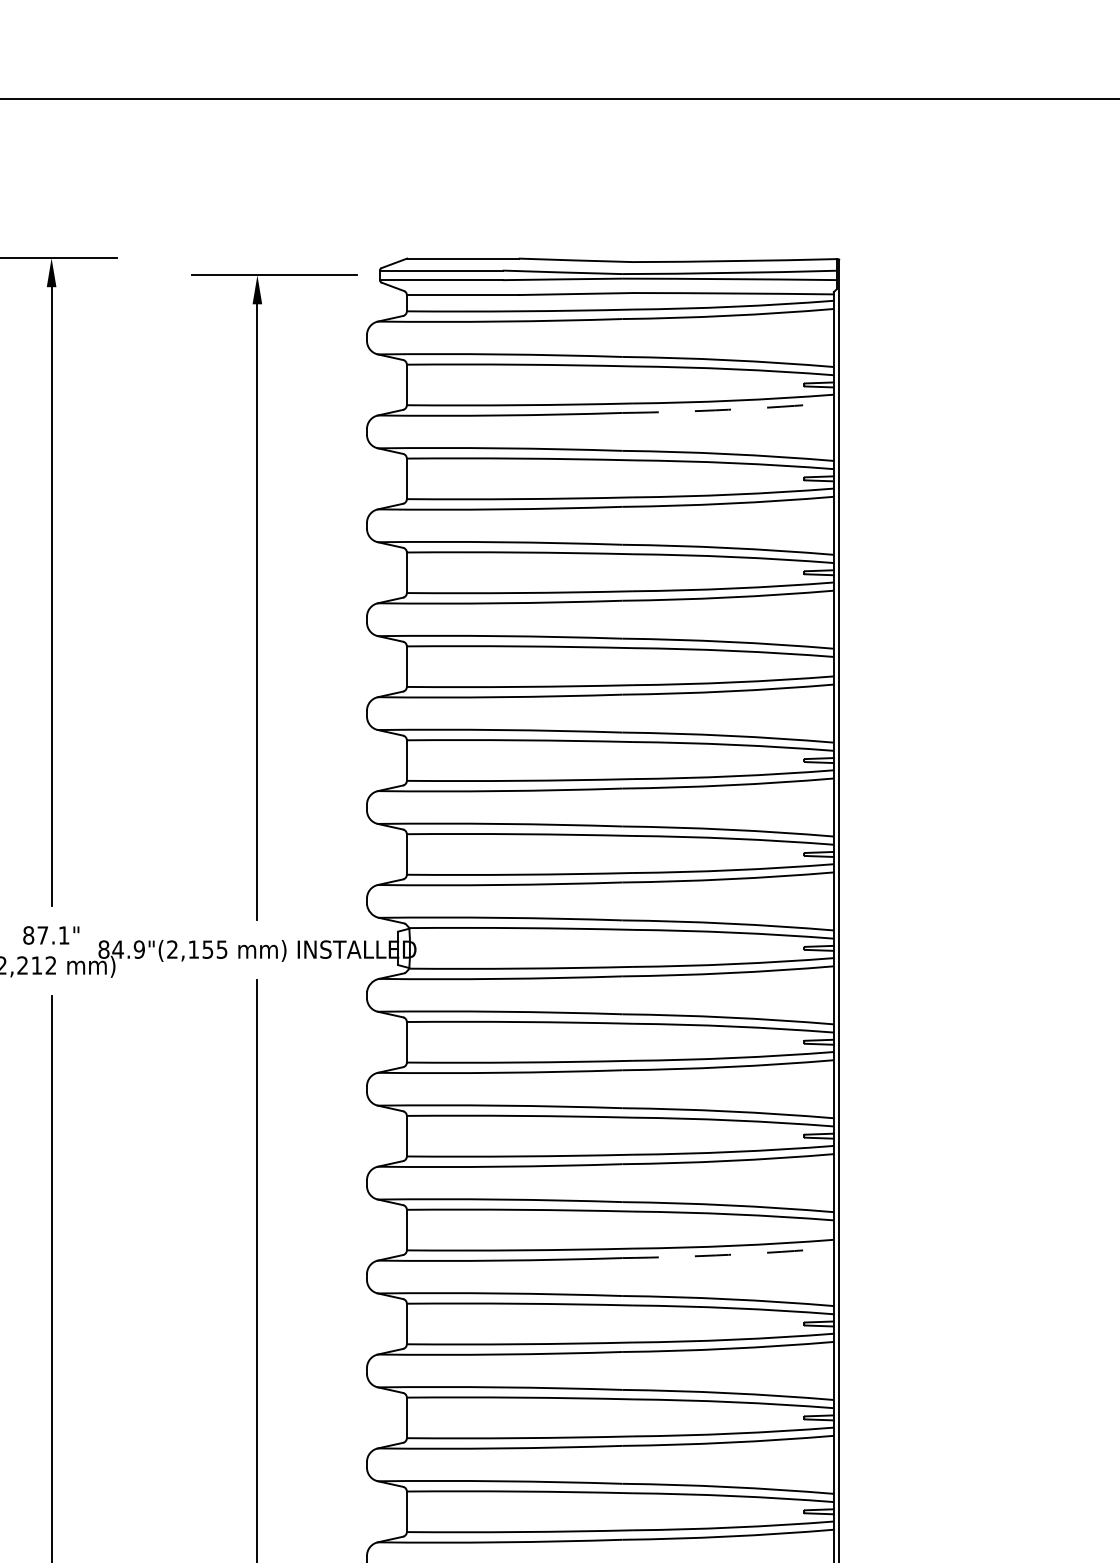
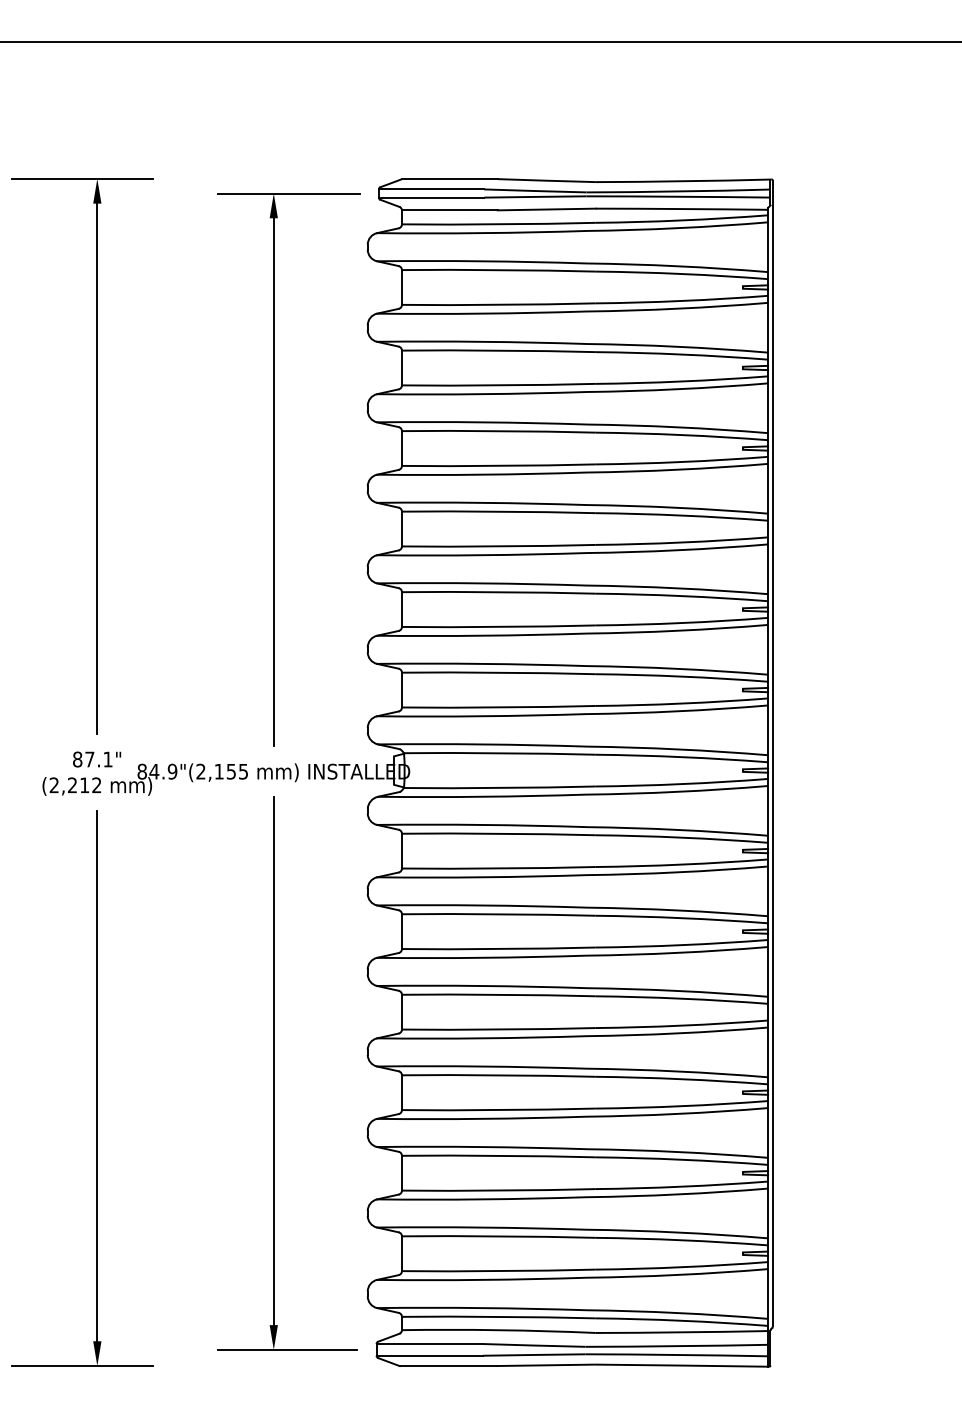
arc: (728, 409) -> (677, 308), dashed -> solid
arc: (728, 1254) -> (677, 1033), dashed -> solid

